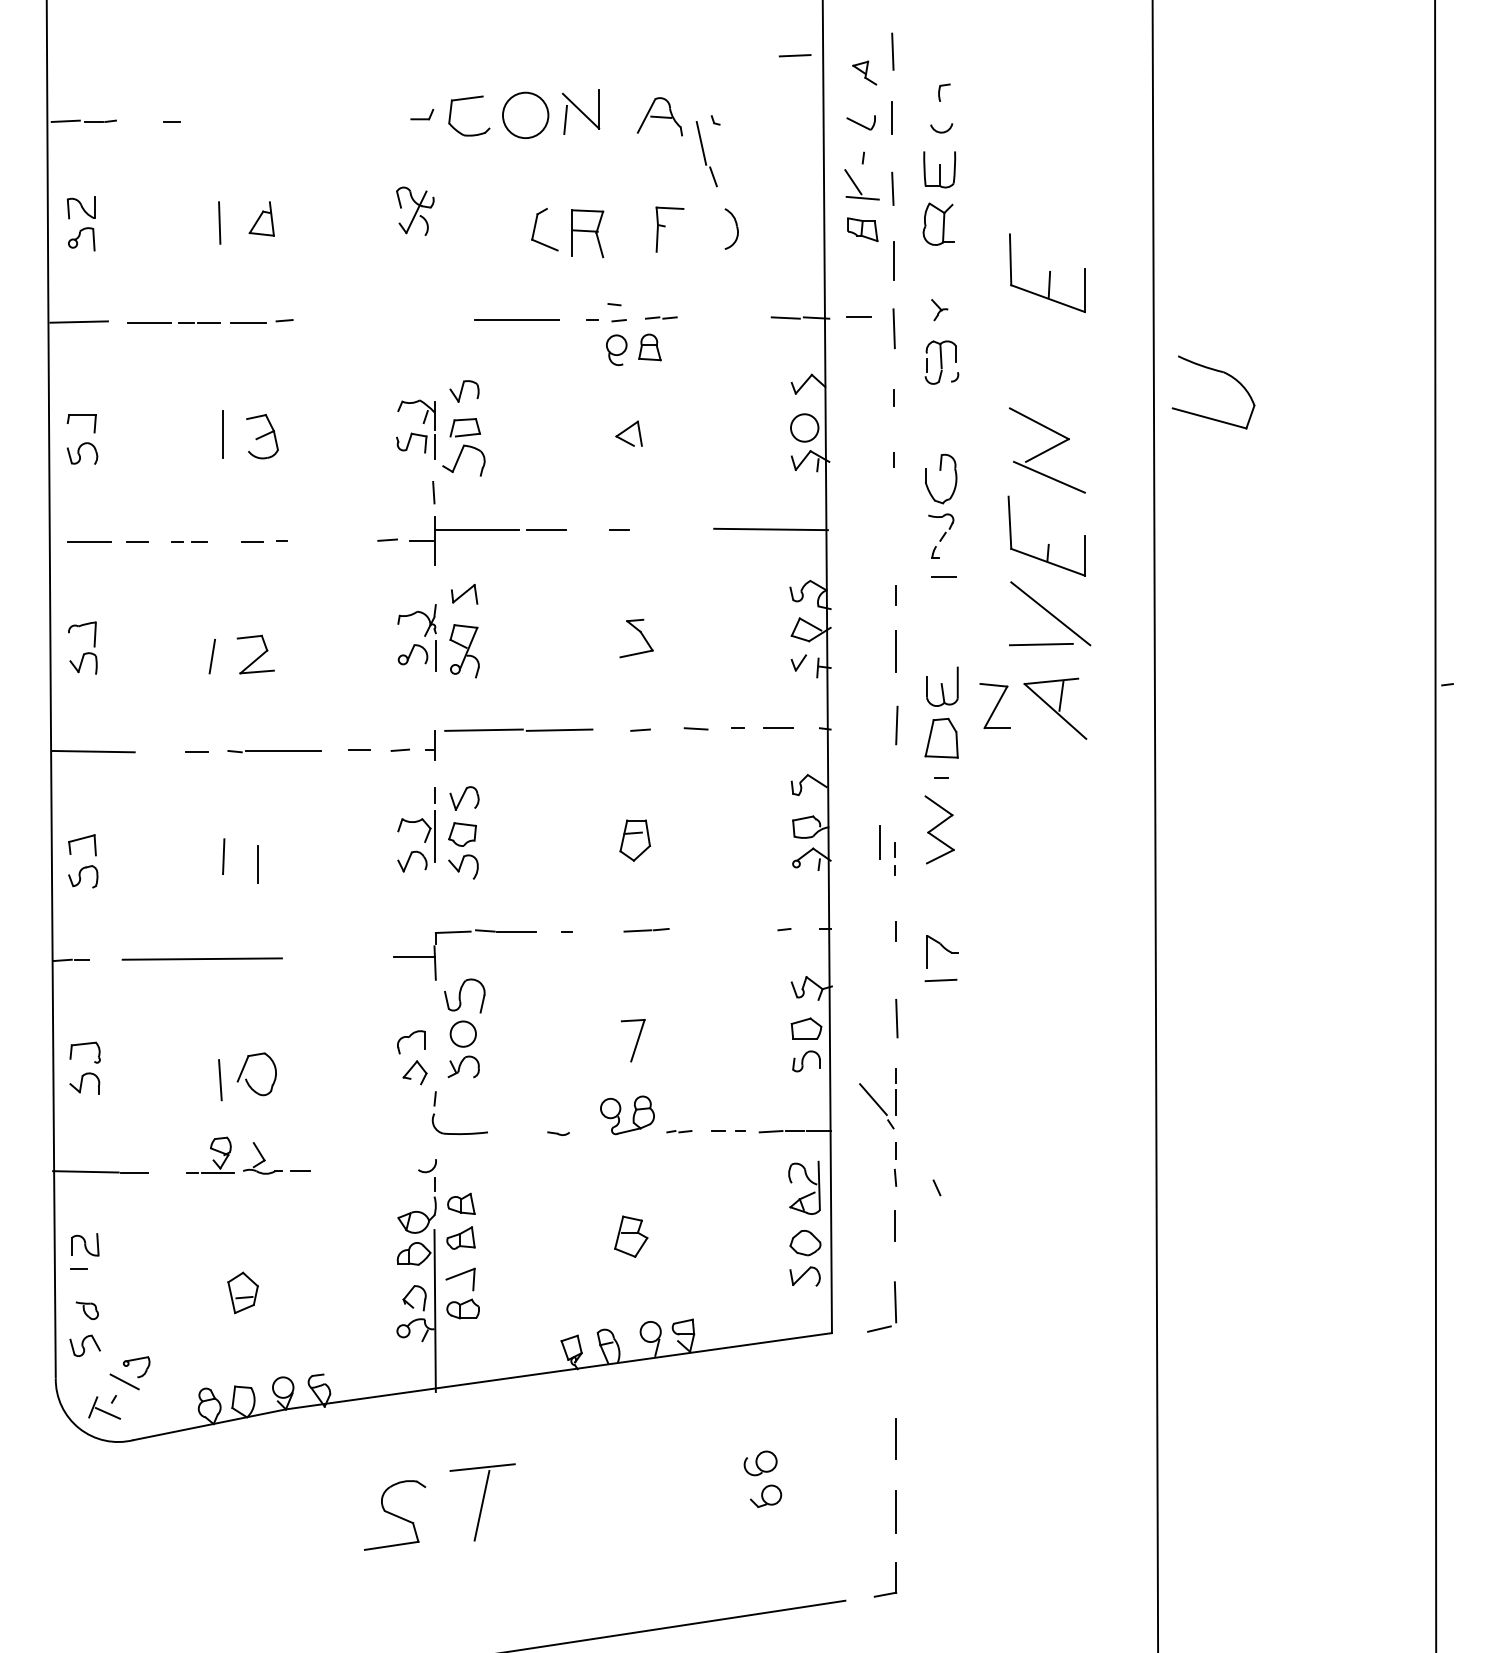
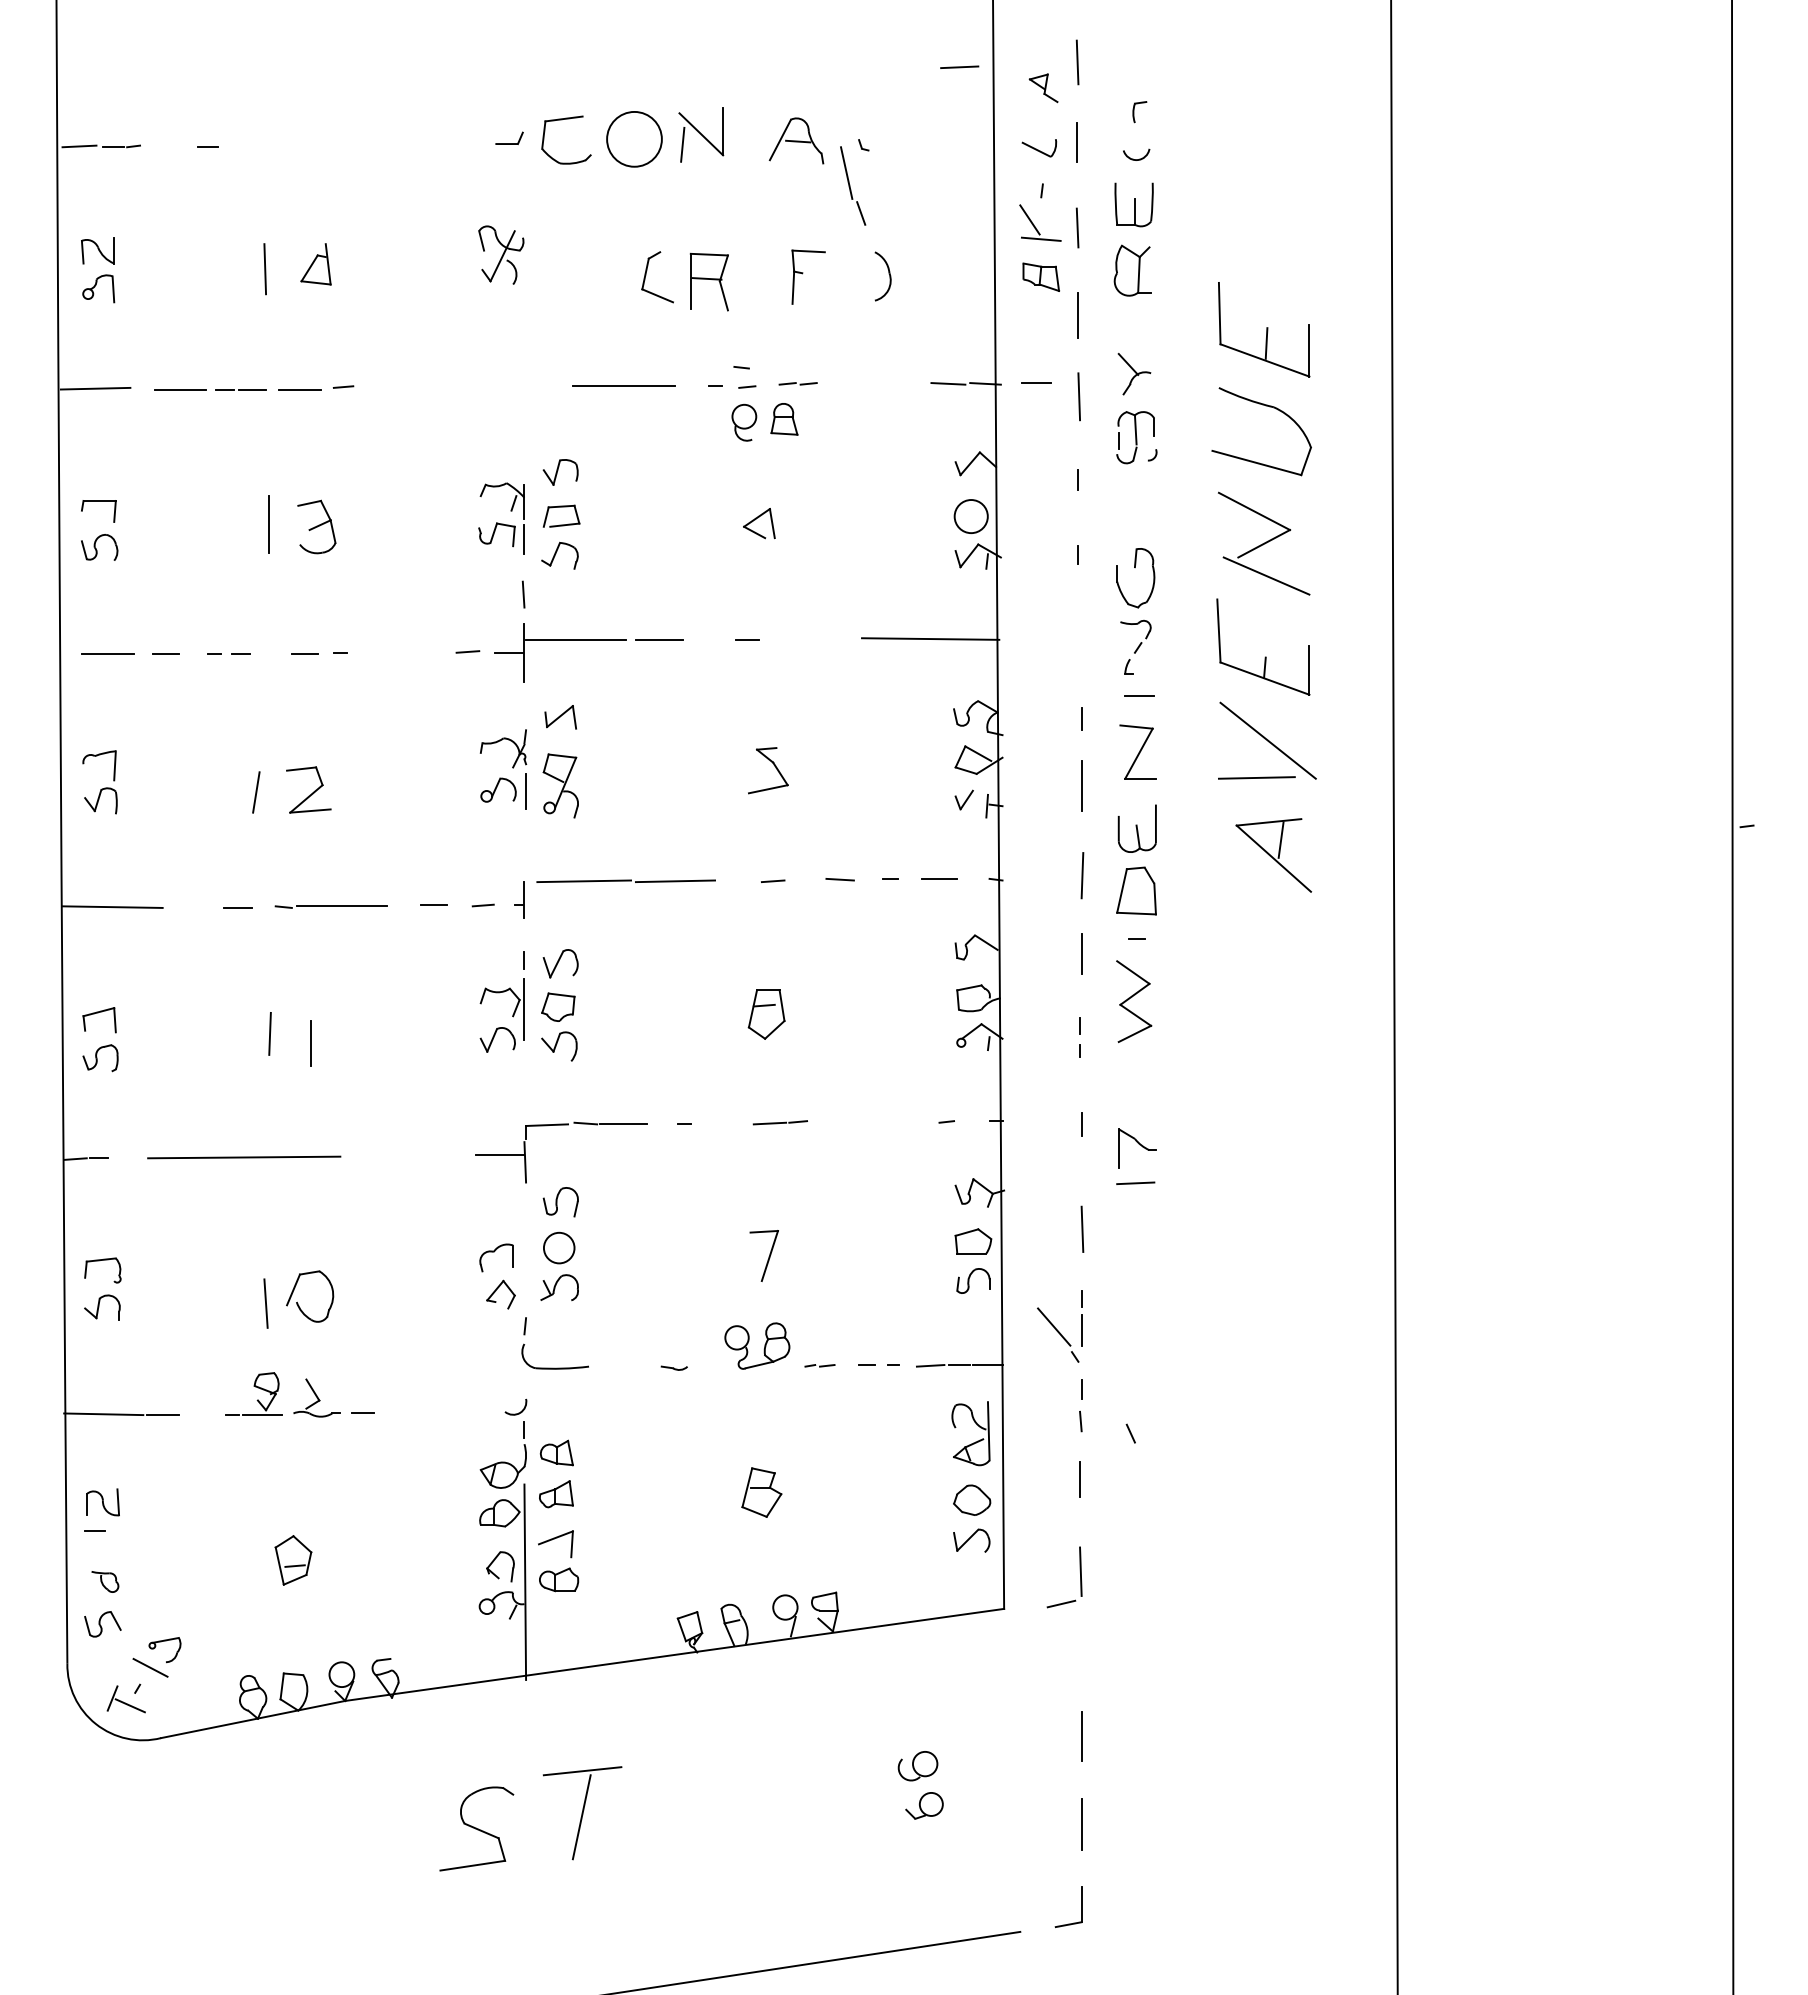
part: (939, 310) -> (1134, 374), size x1.67
part: (1220, 372) -> (1269, 407), moved
part: (463, 460) -> (559, 555), size x0.71
part: (994, 705) -> (1137, 751), moved
line: (880, 842) -> (1081, 953), moved
part: (464, 996) -> (560, 1202), size x0.71

